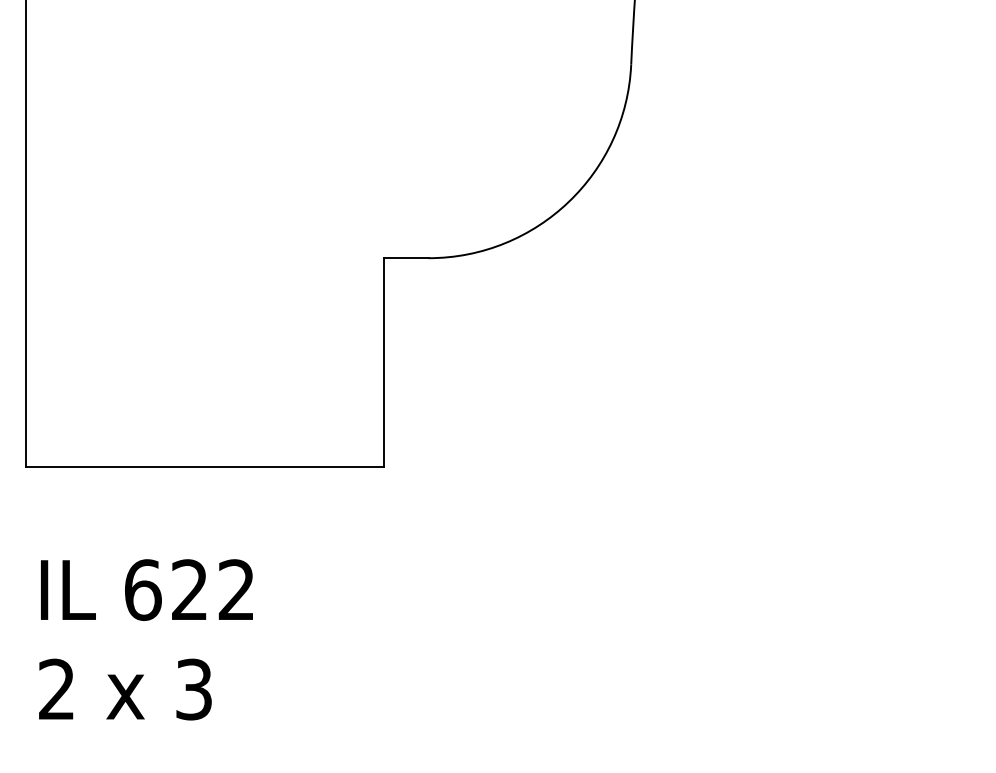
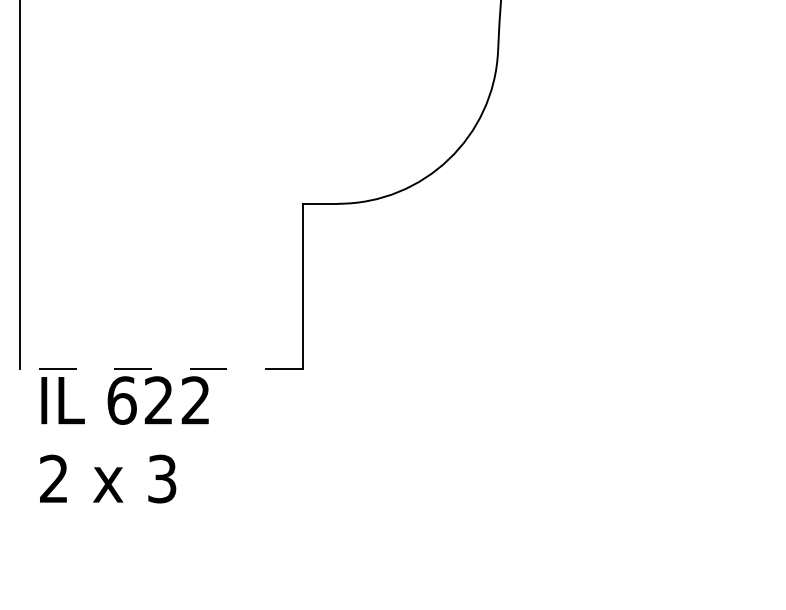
line: (204, 466) -> (161, 368), solid -> dashed
text: (146, 639) -> (124, 439), moved

